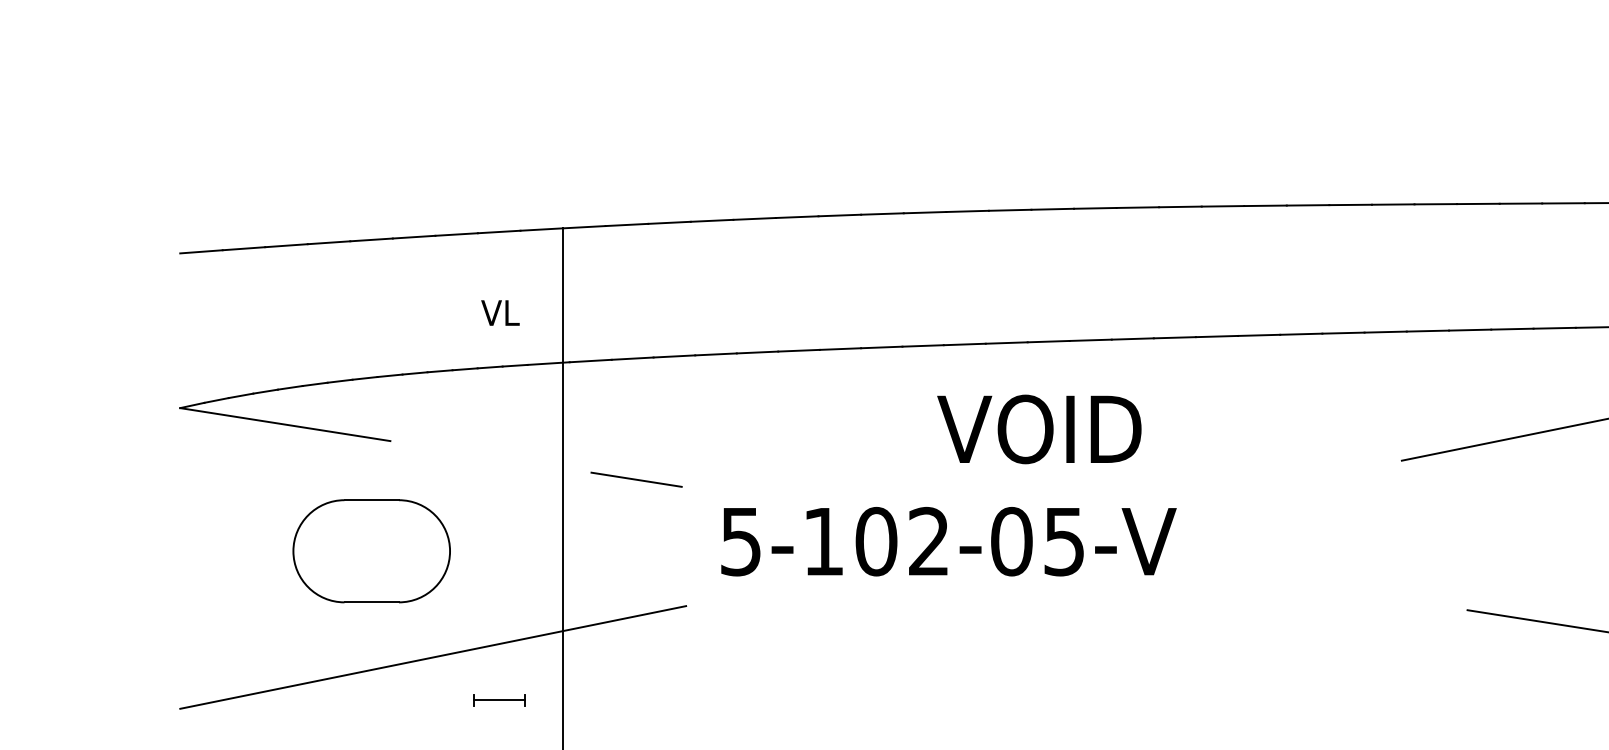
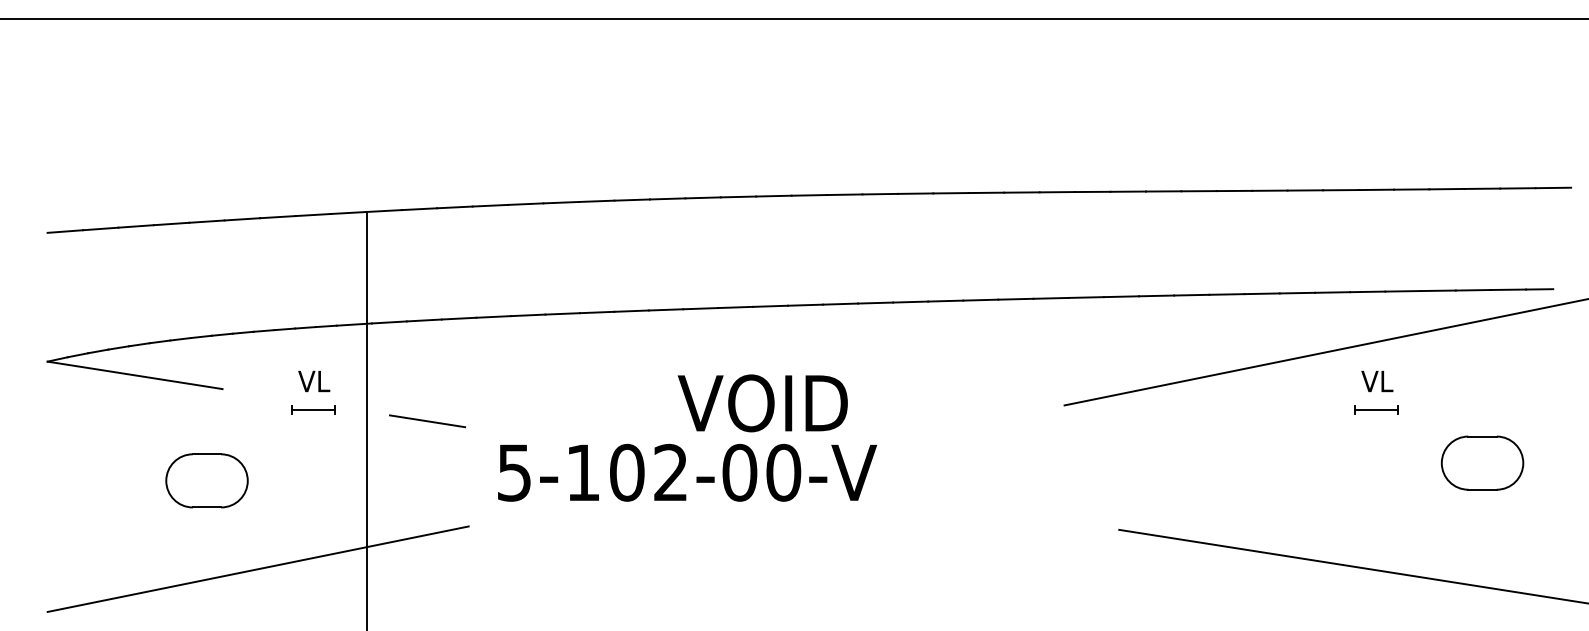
text: (500, 313) -> (314, 381), moved
text: (1038, 429) -> (762, 403), moved
text: (1064, 541) -> (783, 472), 5-102-05-V -> 5-102-00-V
part: (371, 550) -> (206, 480), size x0.62
part: (499, 699) -> (313, 409), moved

